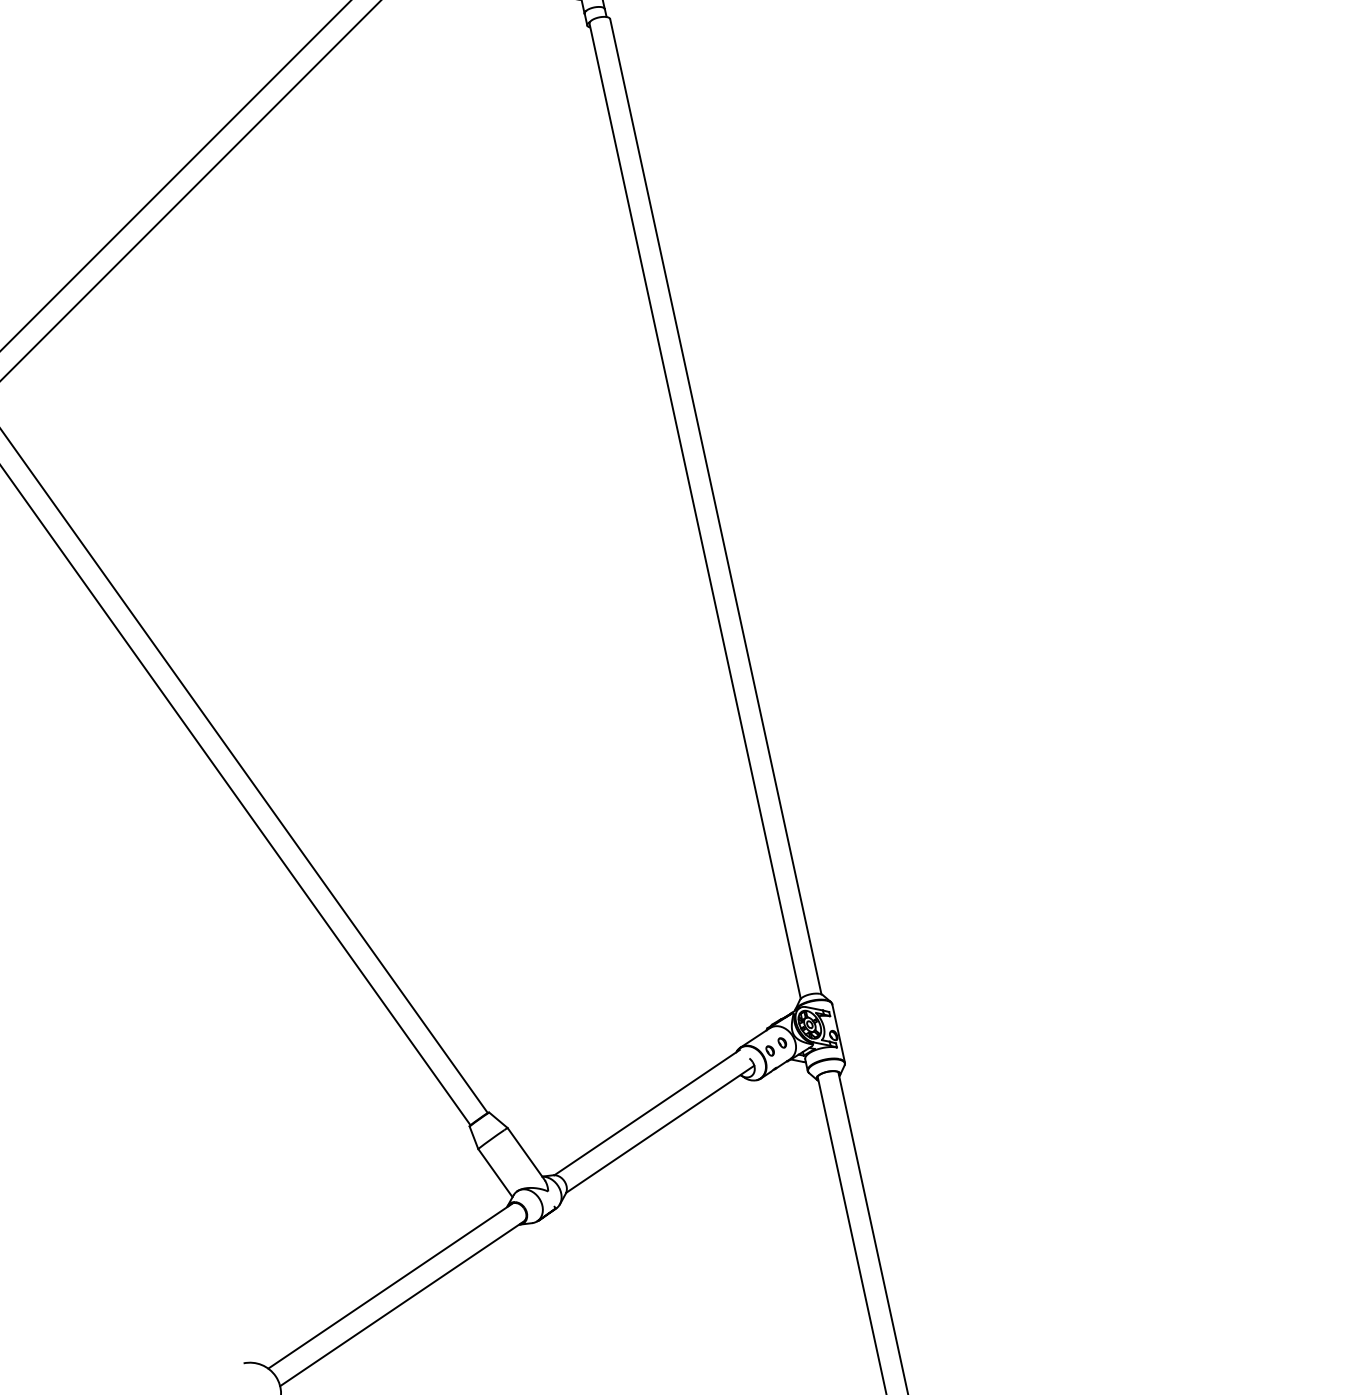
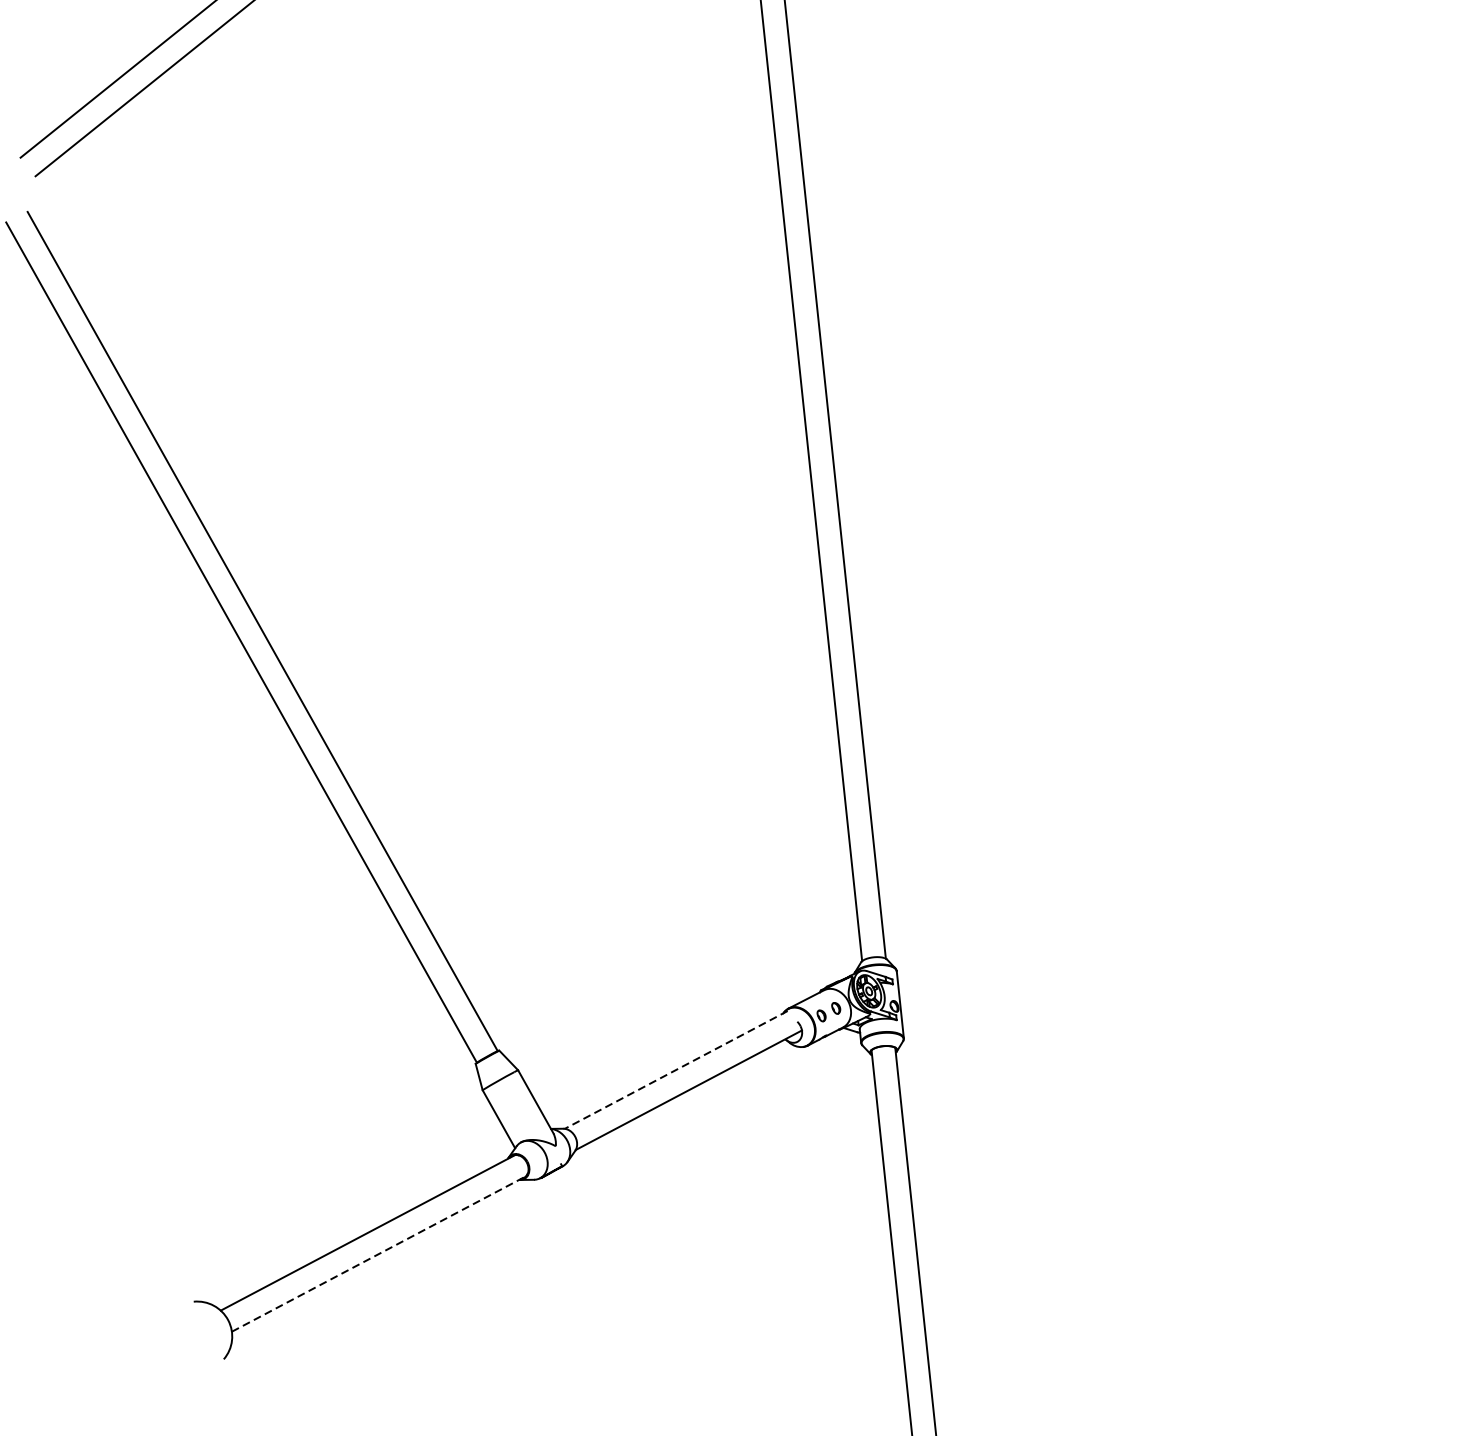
line: (647, 1112) -> (676, 1069), solid -> dashed
line: (402, 1303) -> (378, 1254), solid -> dashed

